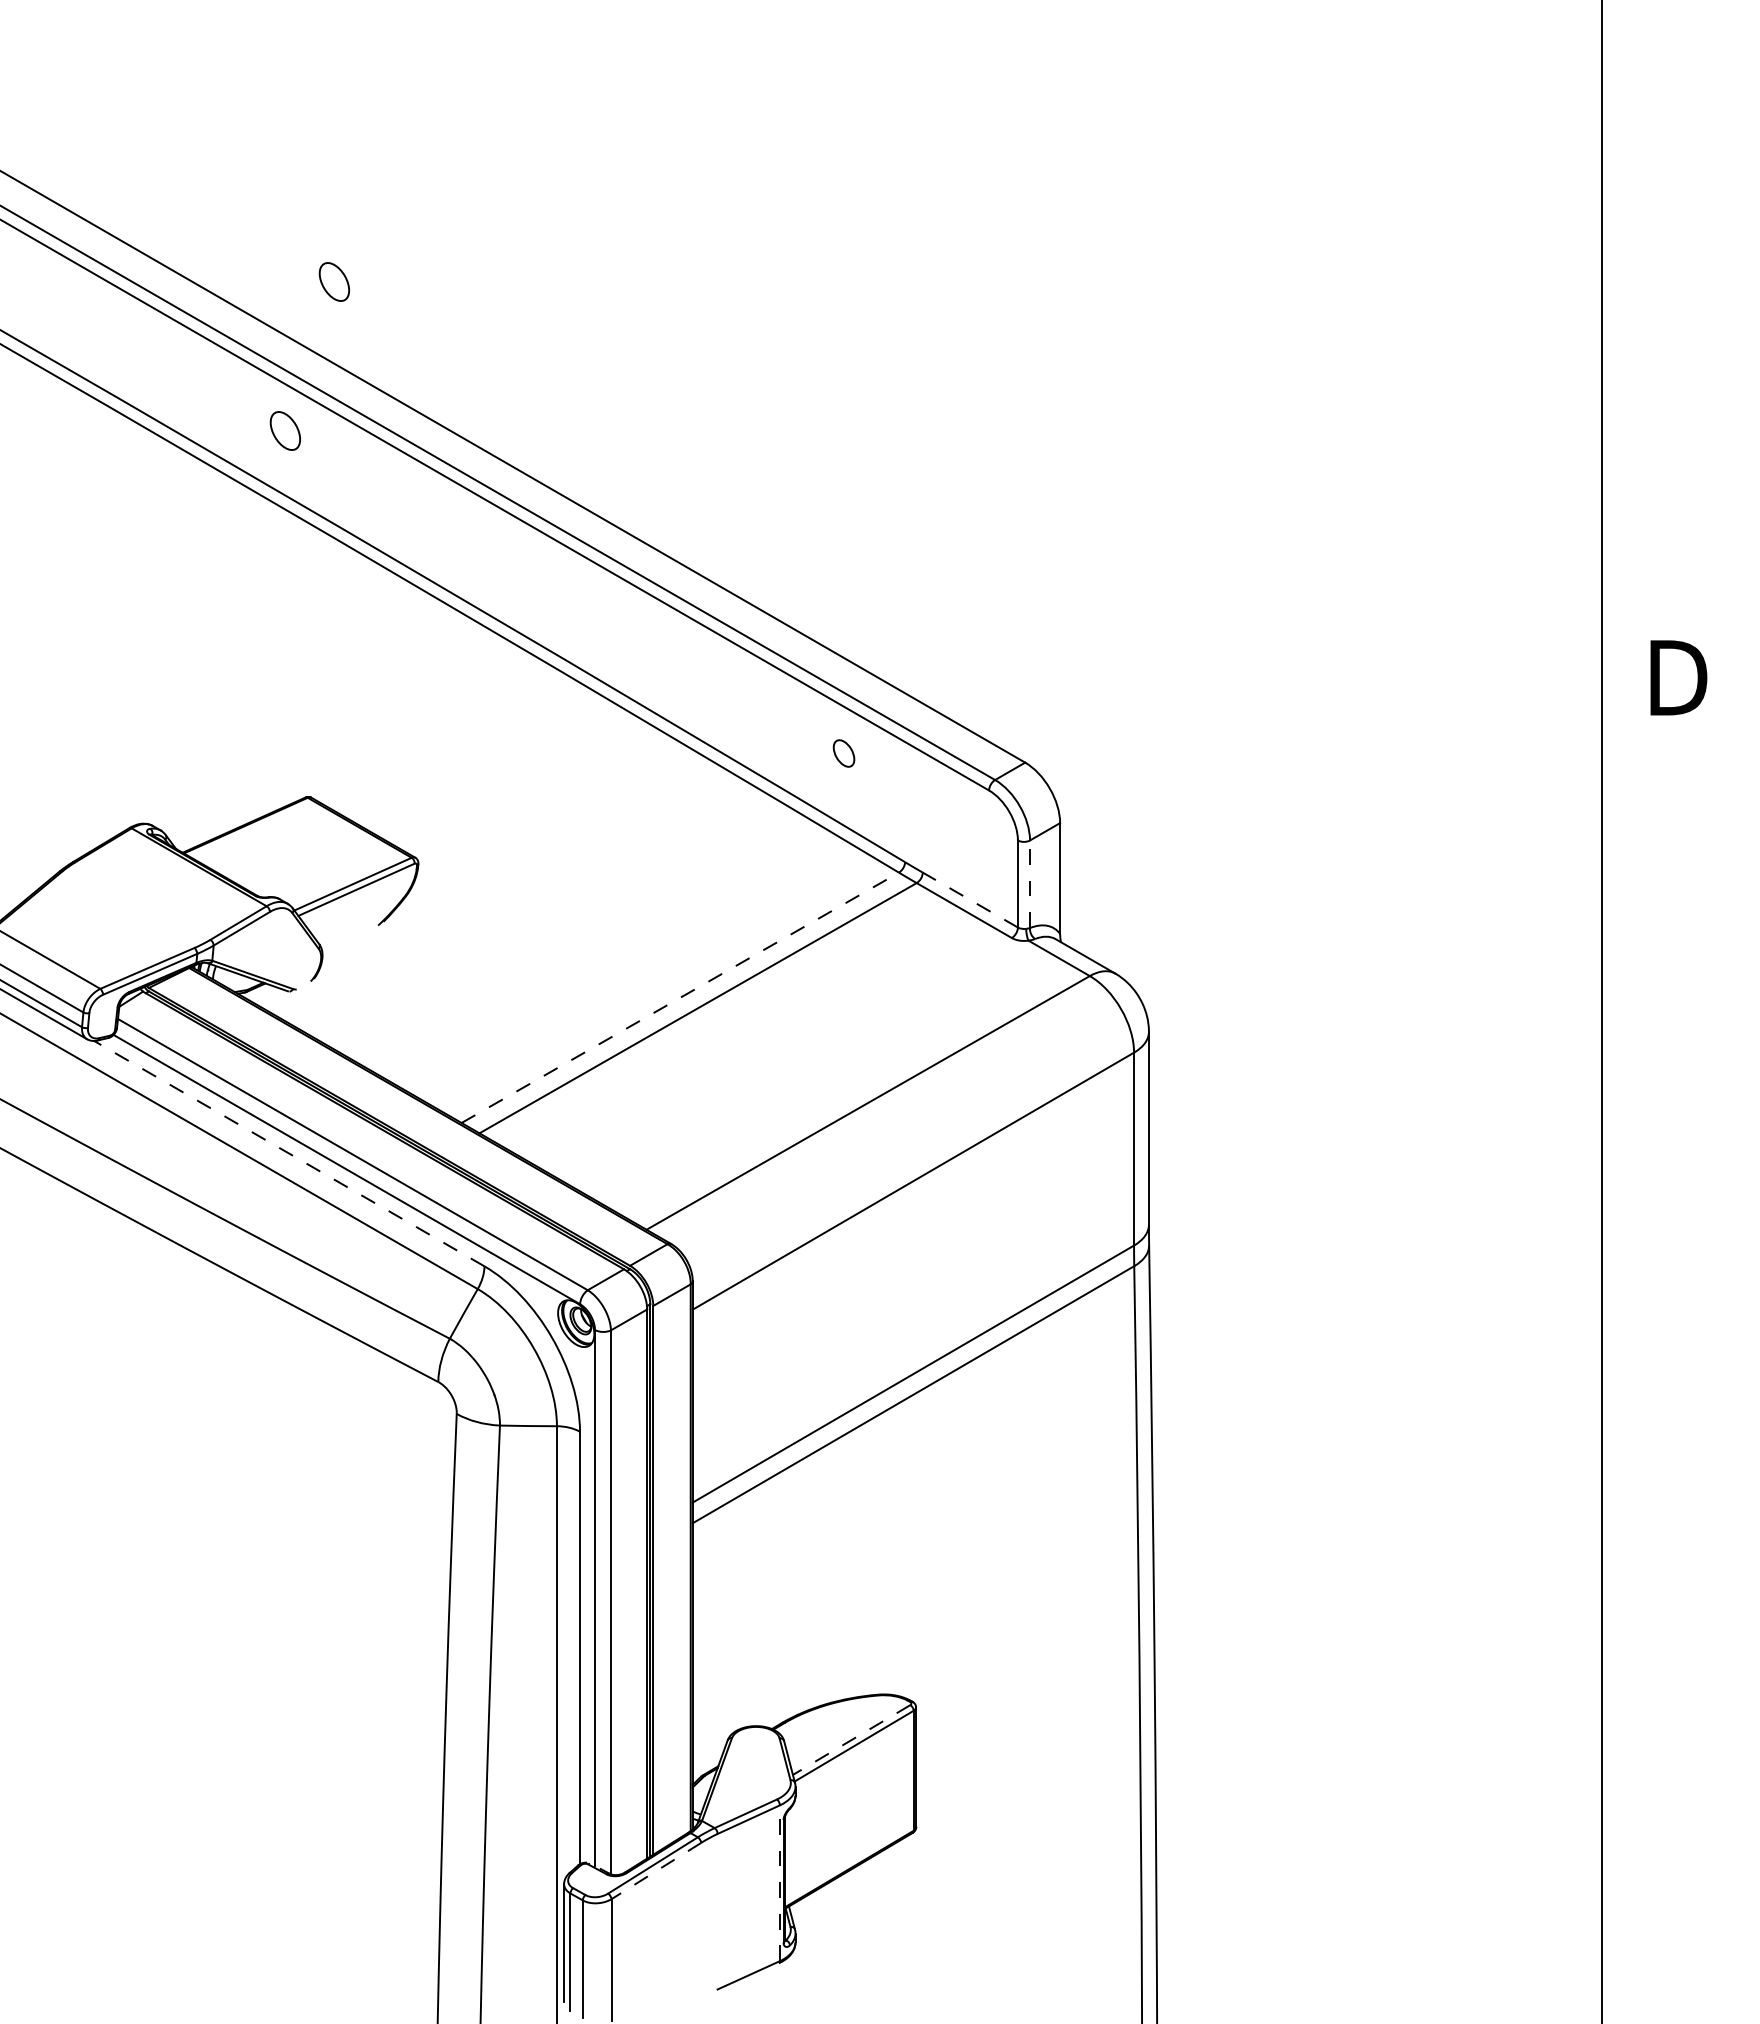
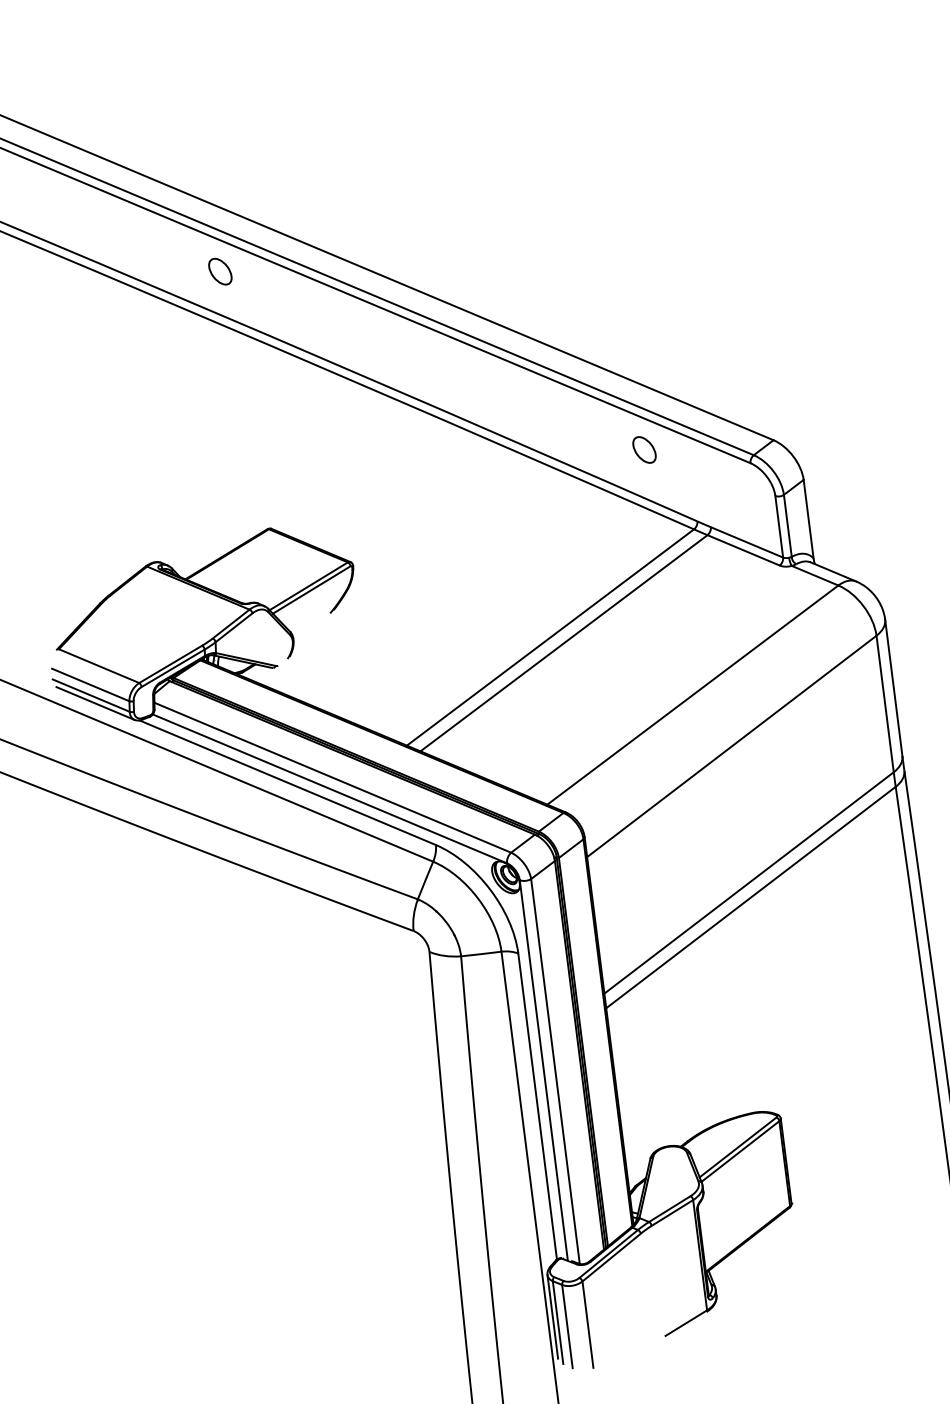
part: (333, 281) -> (241, 161), removed
part: (843, 753) -> (644, 450), size x1.43
line: (1030, 884) -> (788, 526), dashed -> solid
line: (970, 900) -> (747, 542), dashed -> solid
line: (680, 997) -> (550, 637), dashed -> solid
line: (288, 1153) -> (287, 782), dashed -> solid
line: (851, 1740) -> (738, 1147), dashed -> solid
line: (656, 1870) -> (611, 1257), dashed -> solid
line: (779, 1883) -> (699, 1255), dashed -> solid

